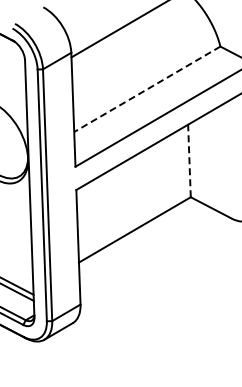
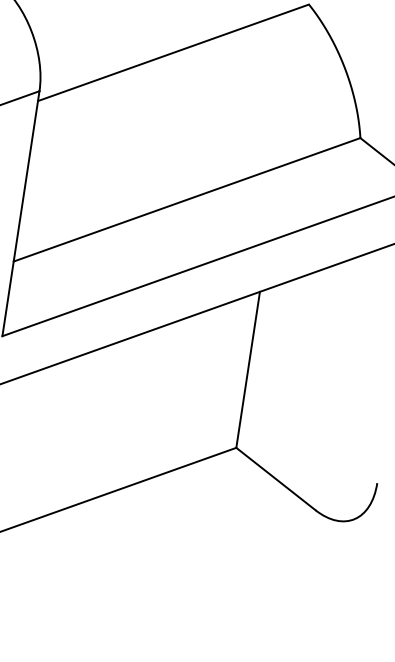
line: (147, 89) -> (187, 200), dashed -> solid
line: (189, 160) -> (248, 368), dashed -> solid

